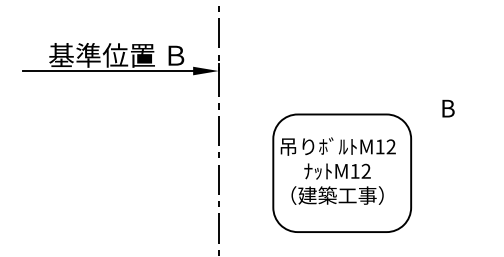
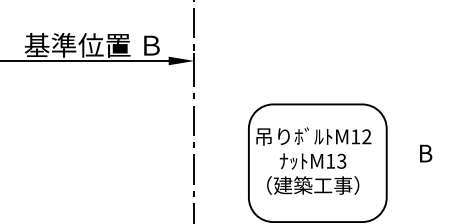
text: (448, 108) -> (426, 153), moved
text: (365, 171) -> (341, 161), M12 -> M13

